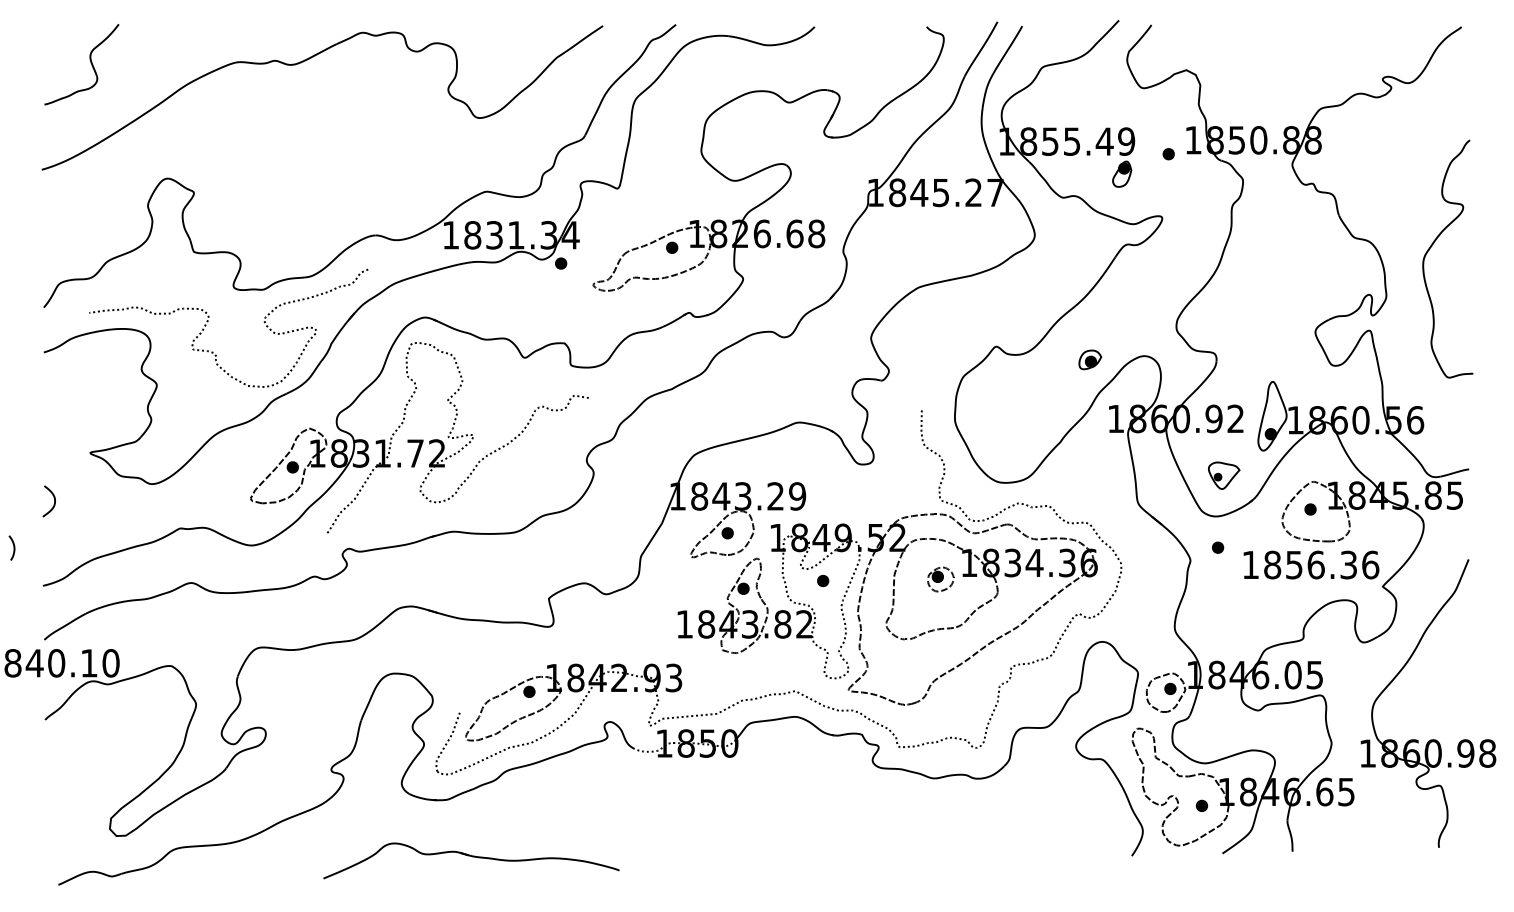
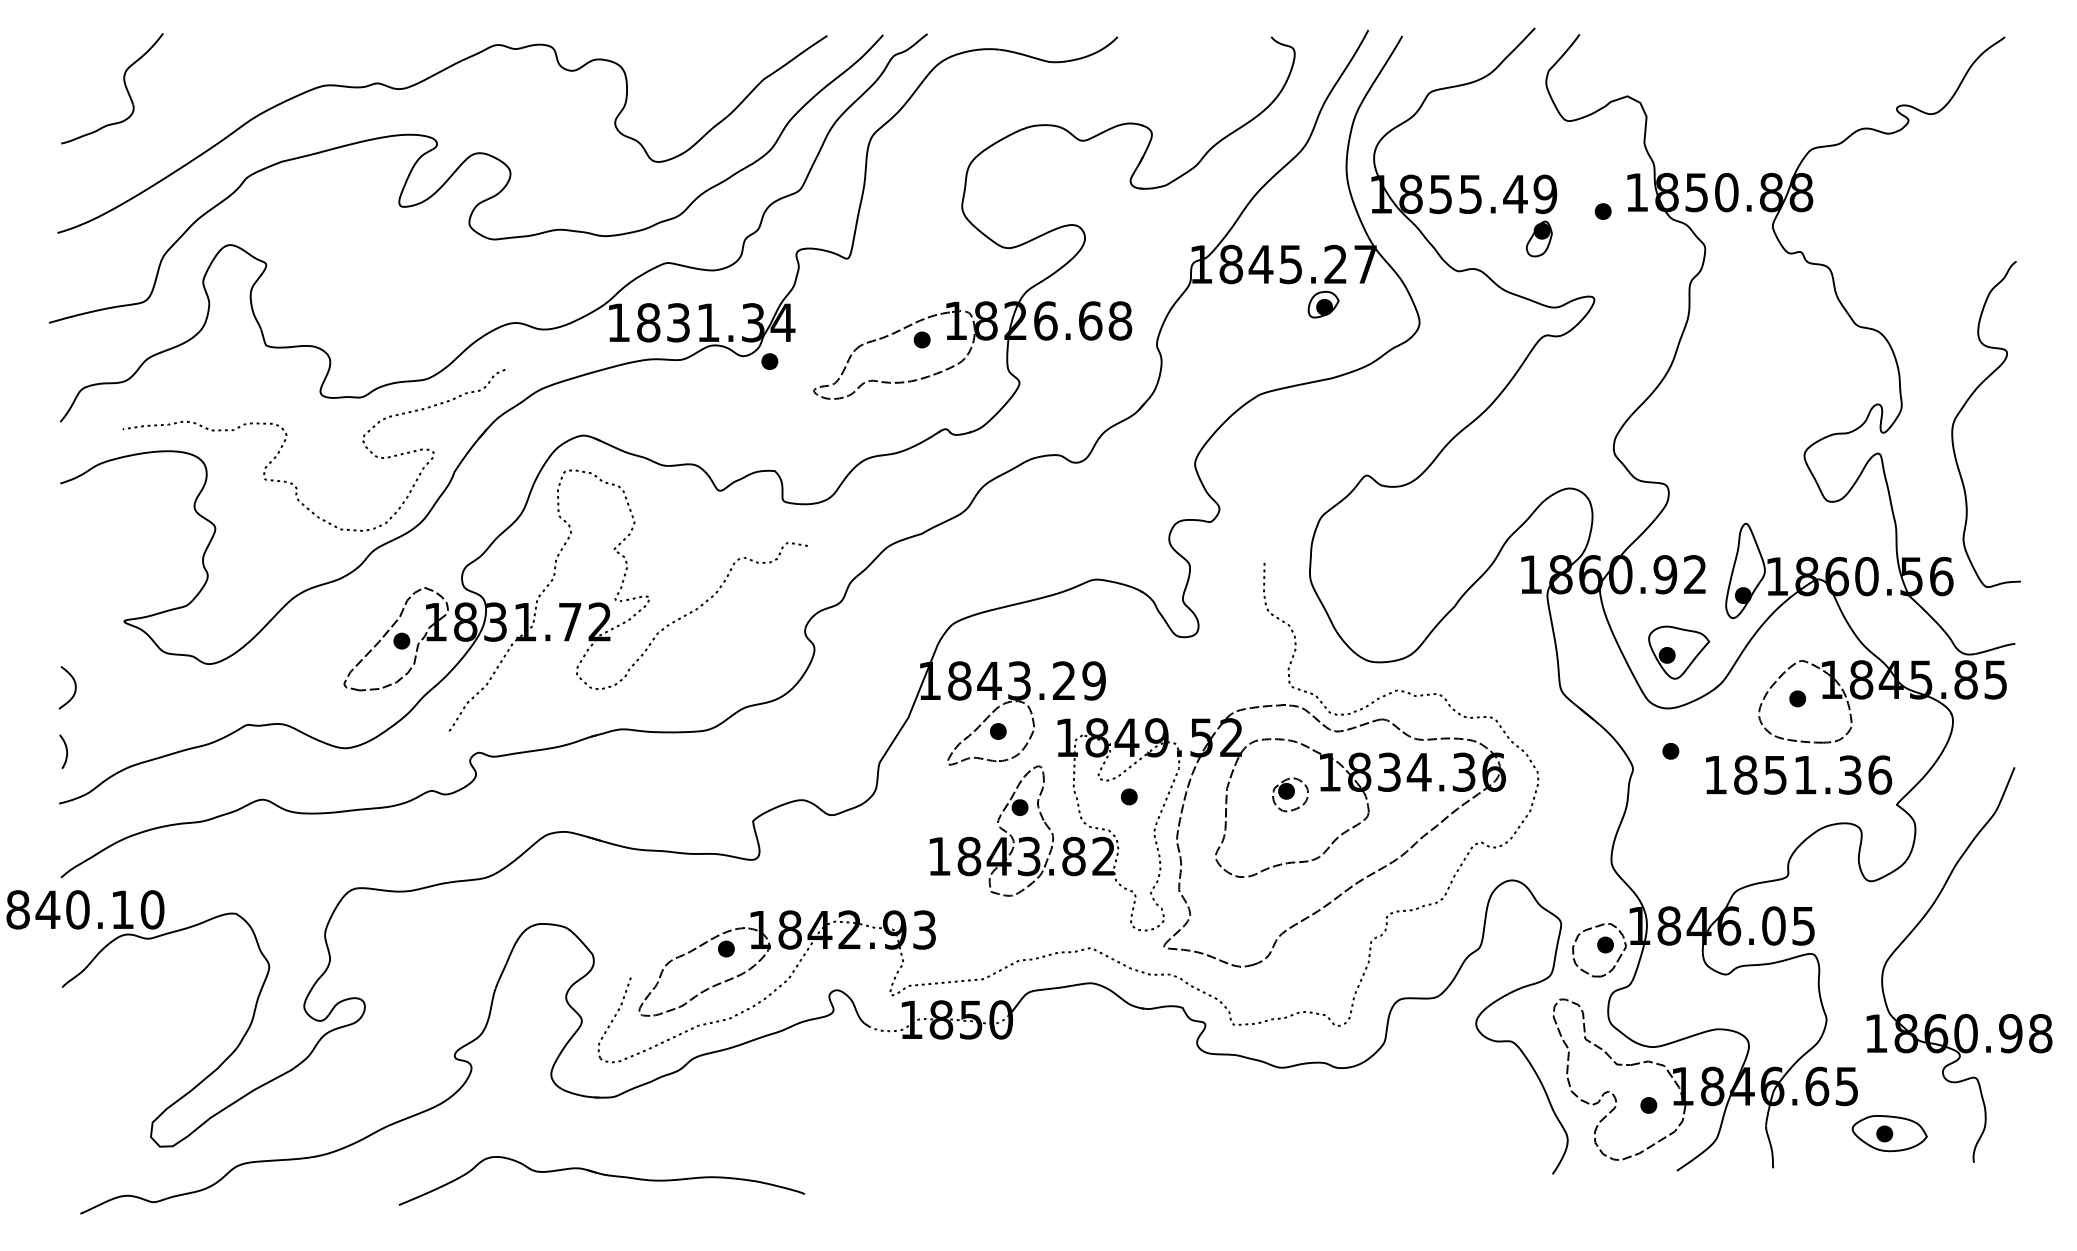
part: (334, 123) -> (458, 169), added
part: (1431, 247) -> (1963, 408), moved
part: (1090, 359) -> (1323, 304), moved
part: (1224, 475) -> (1679, 652), size x1.43
curve: (14, 547) -> (66, 751), moved
text: (1316, 564) -> (1805, 774), 1856.36 -> 1851.36
part: (1377, 826) -> (1889, 1133), added
part: (471, 860) -> (601, 1180), moved

